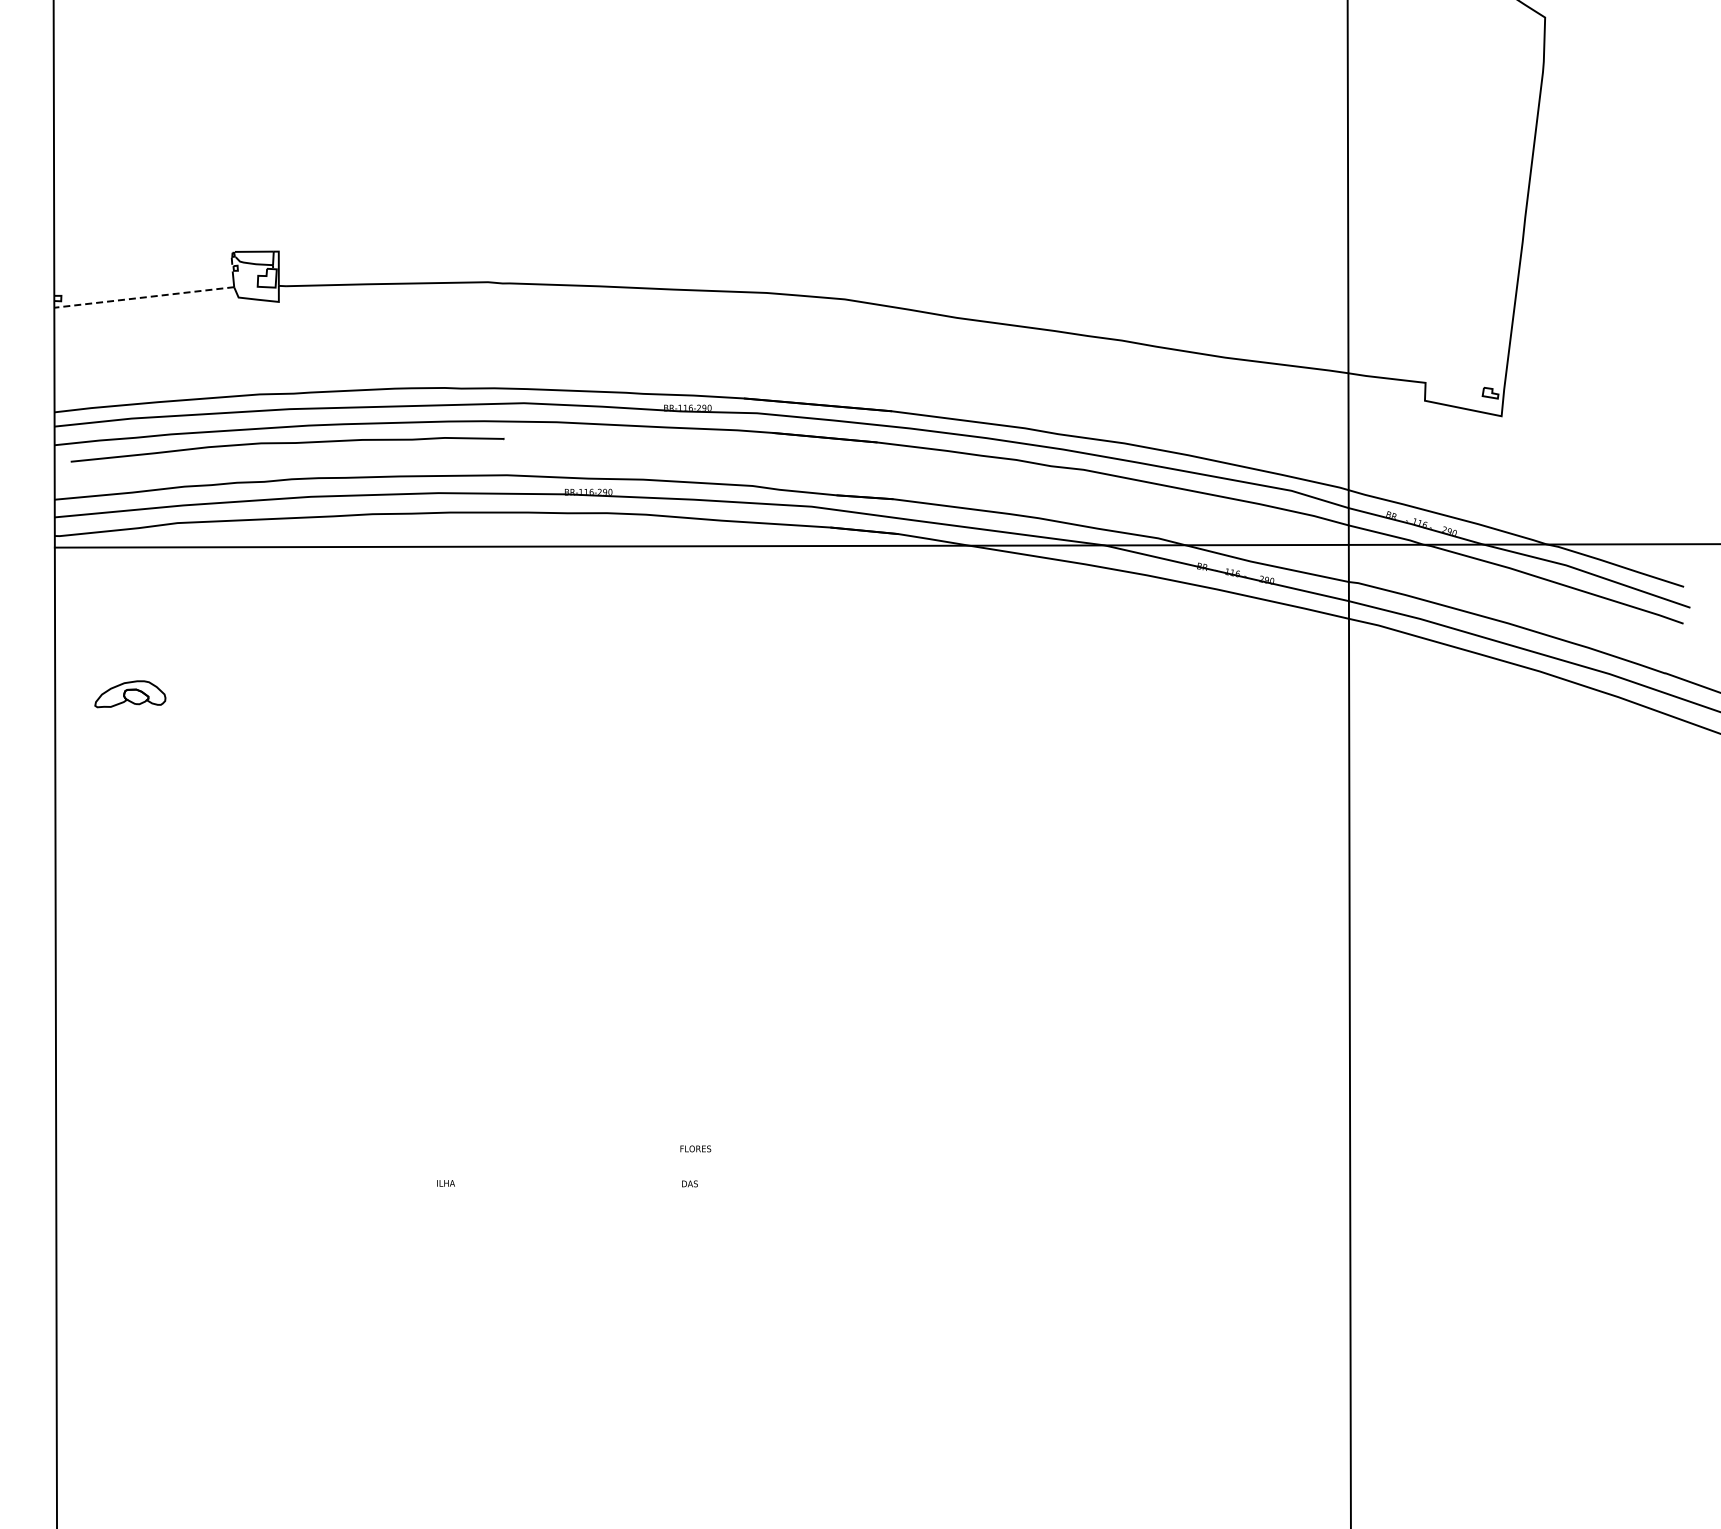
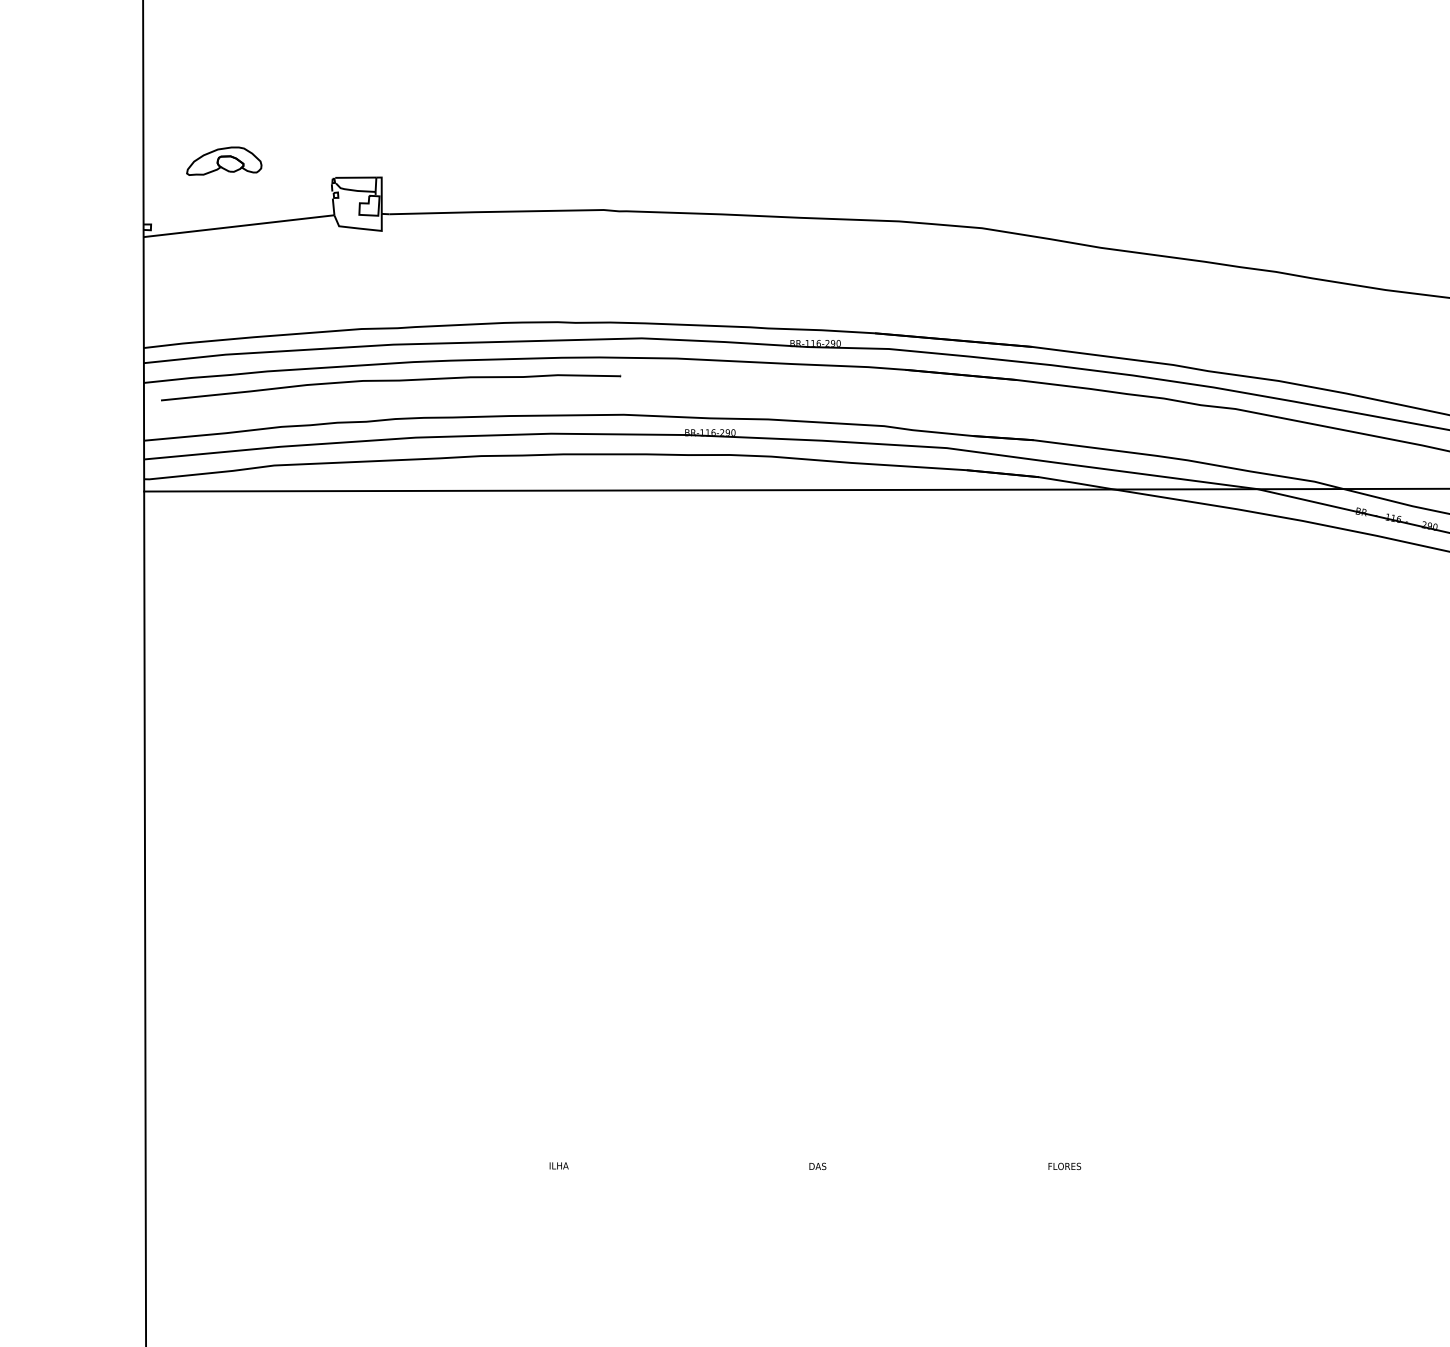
line: (144, 297) -> (239, 226), dashed -> solid
part: (130, 694) -> (224, 161), moved
text: (695, 1148) -> (1064, 1166), moved

